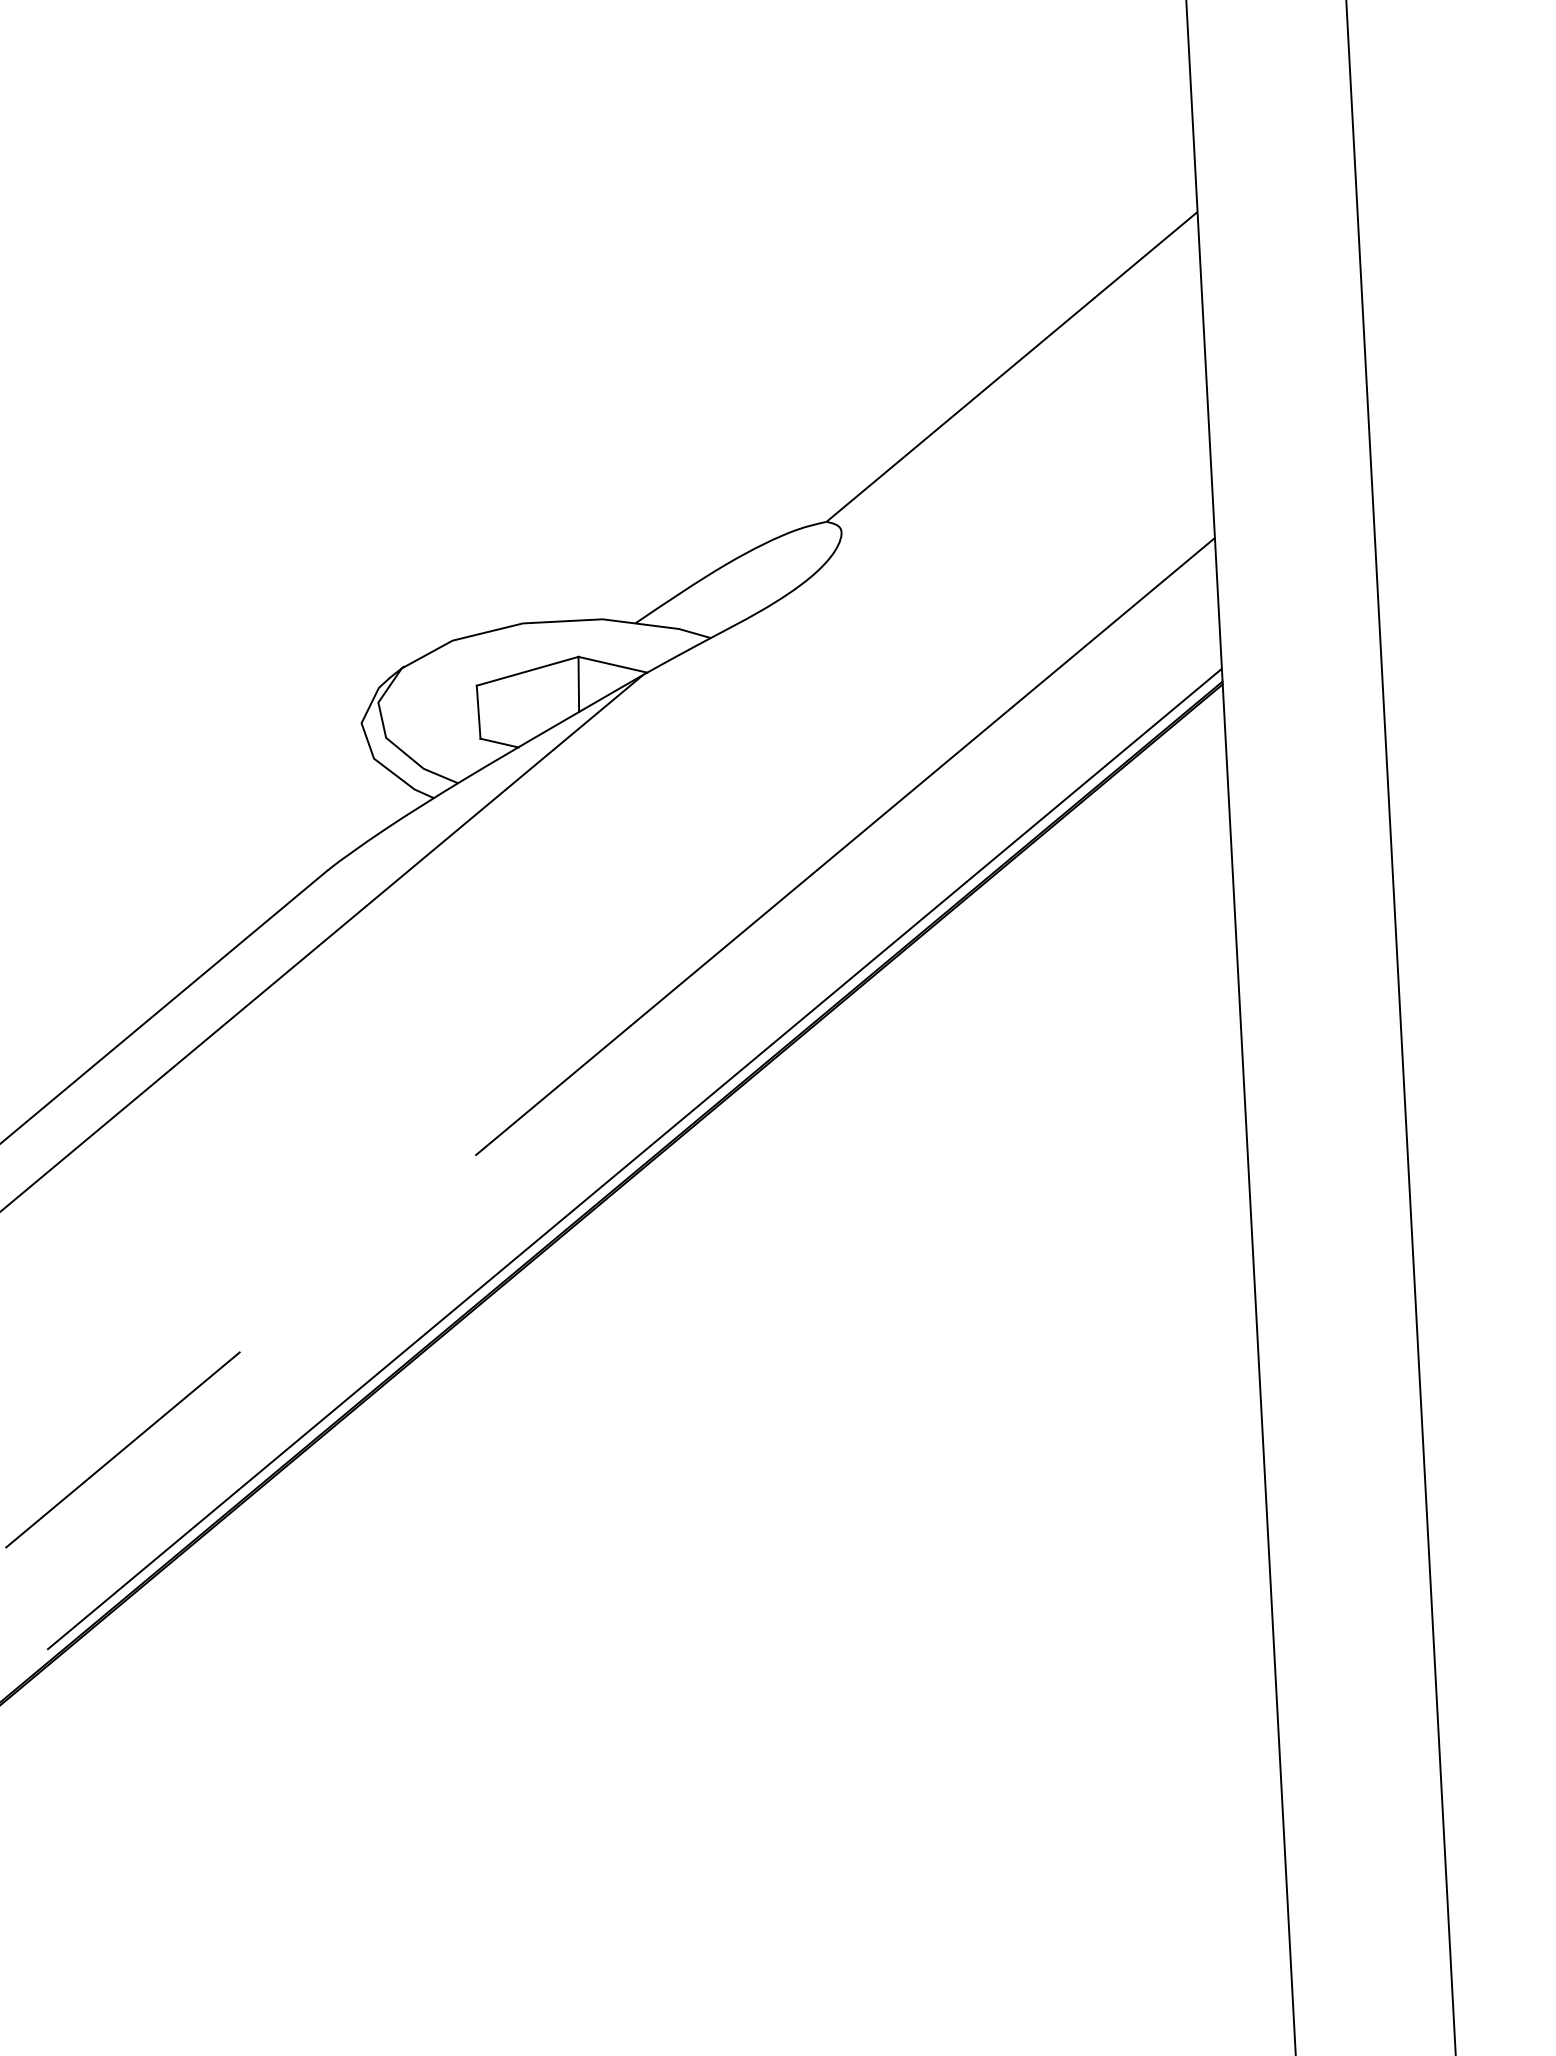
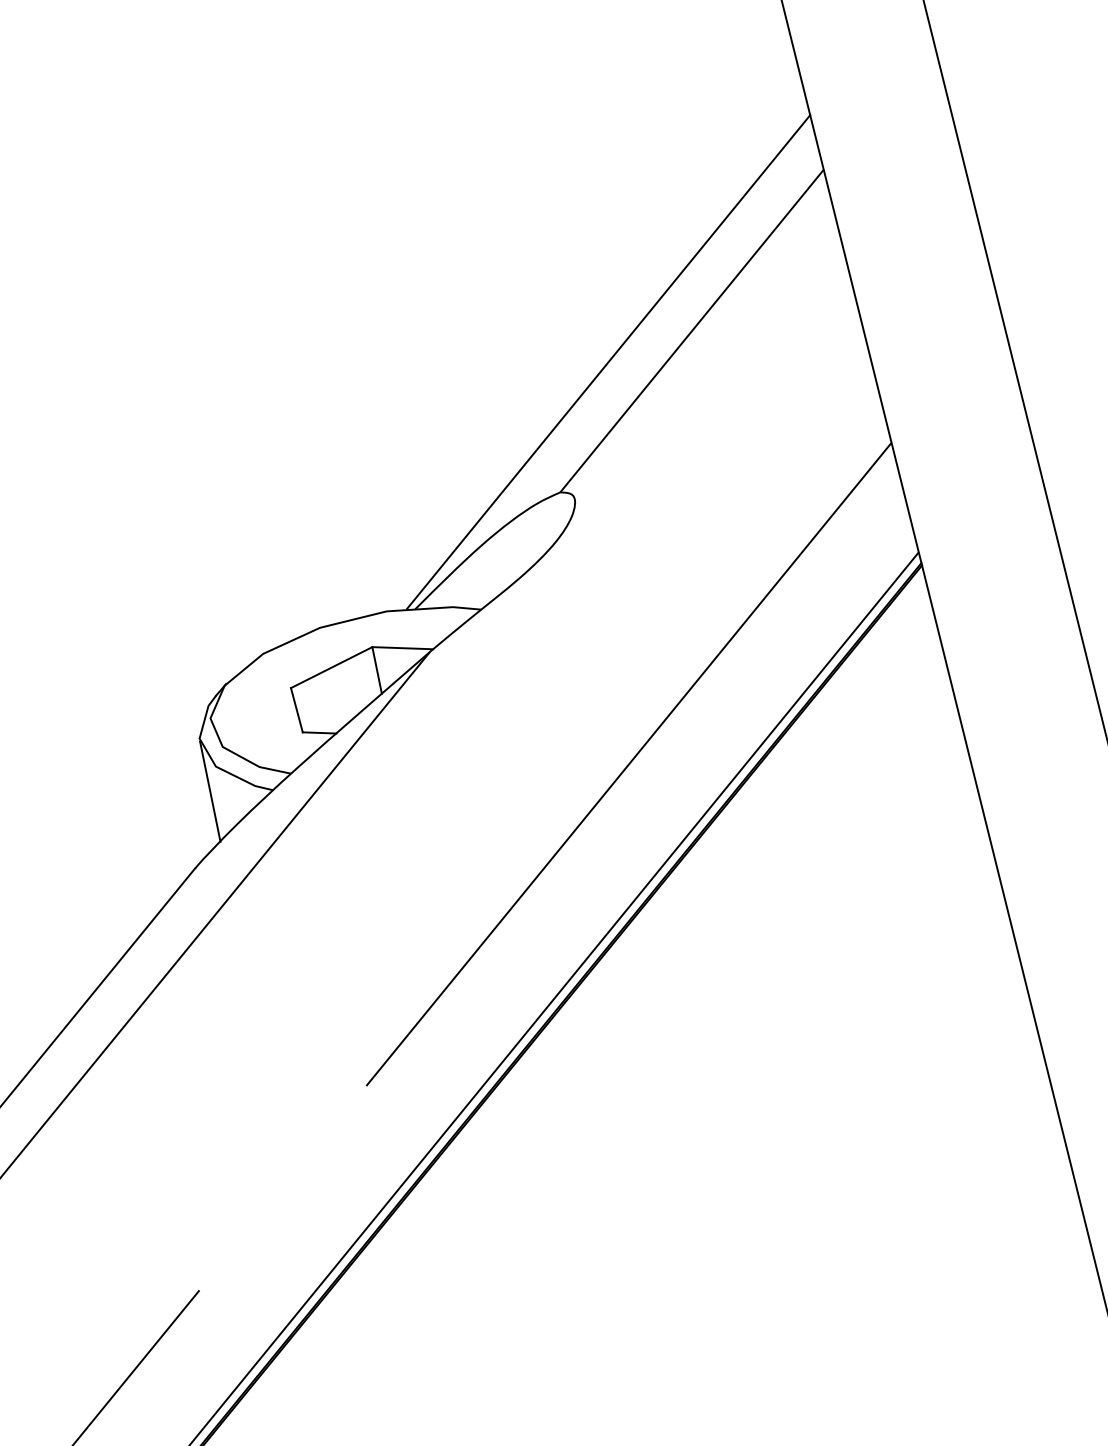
line: (910, 383) -> (608, 361), added
line: (361, 785) -> (209, 791), added

